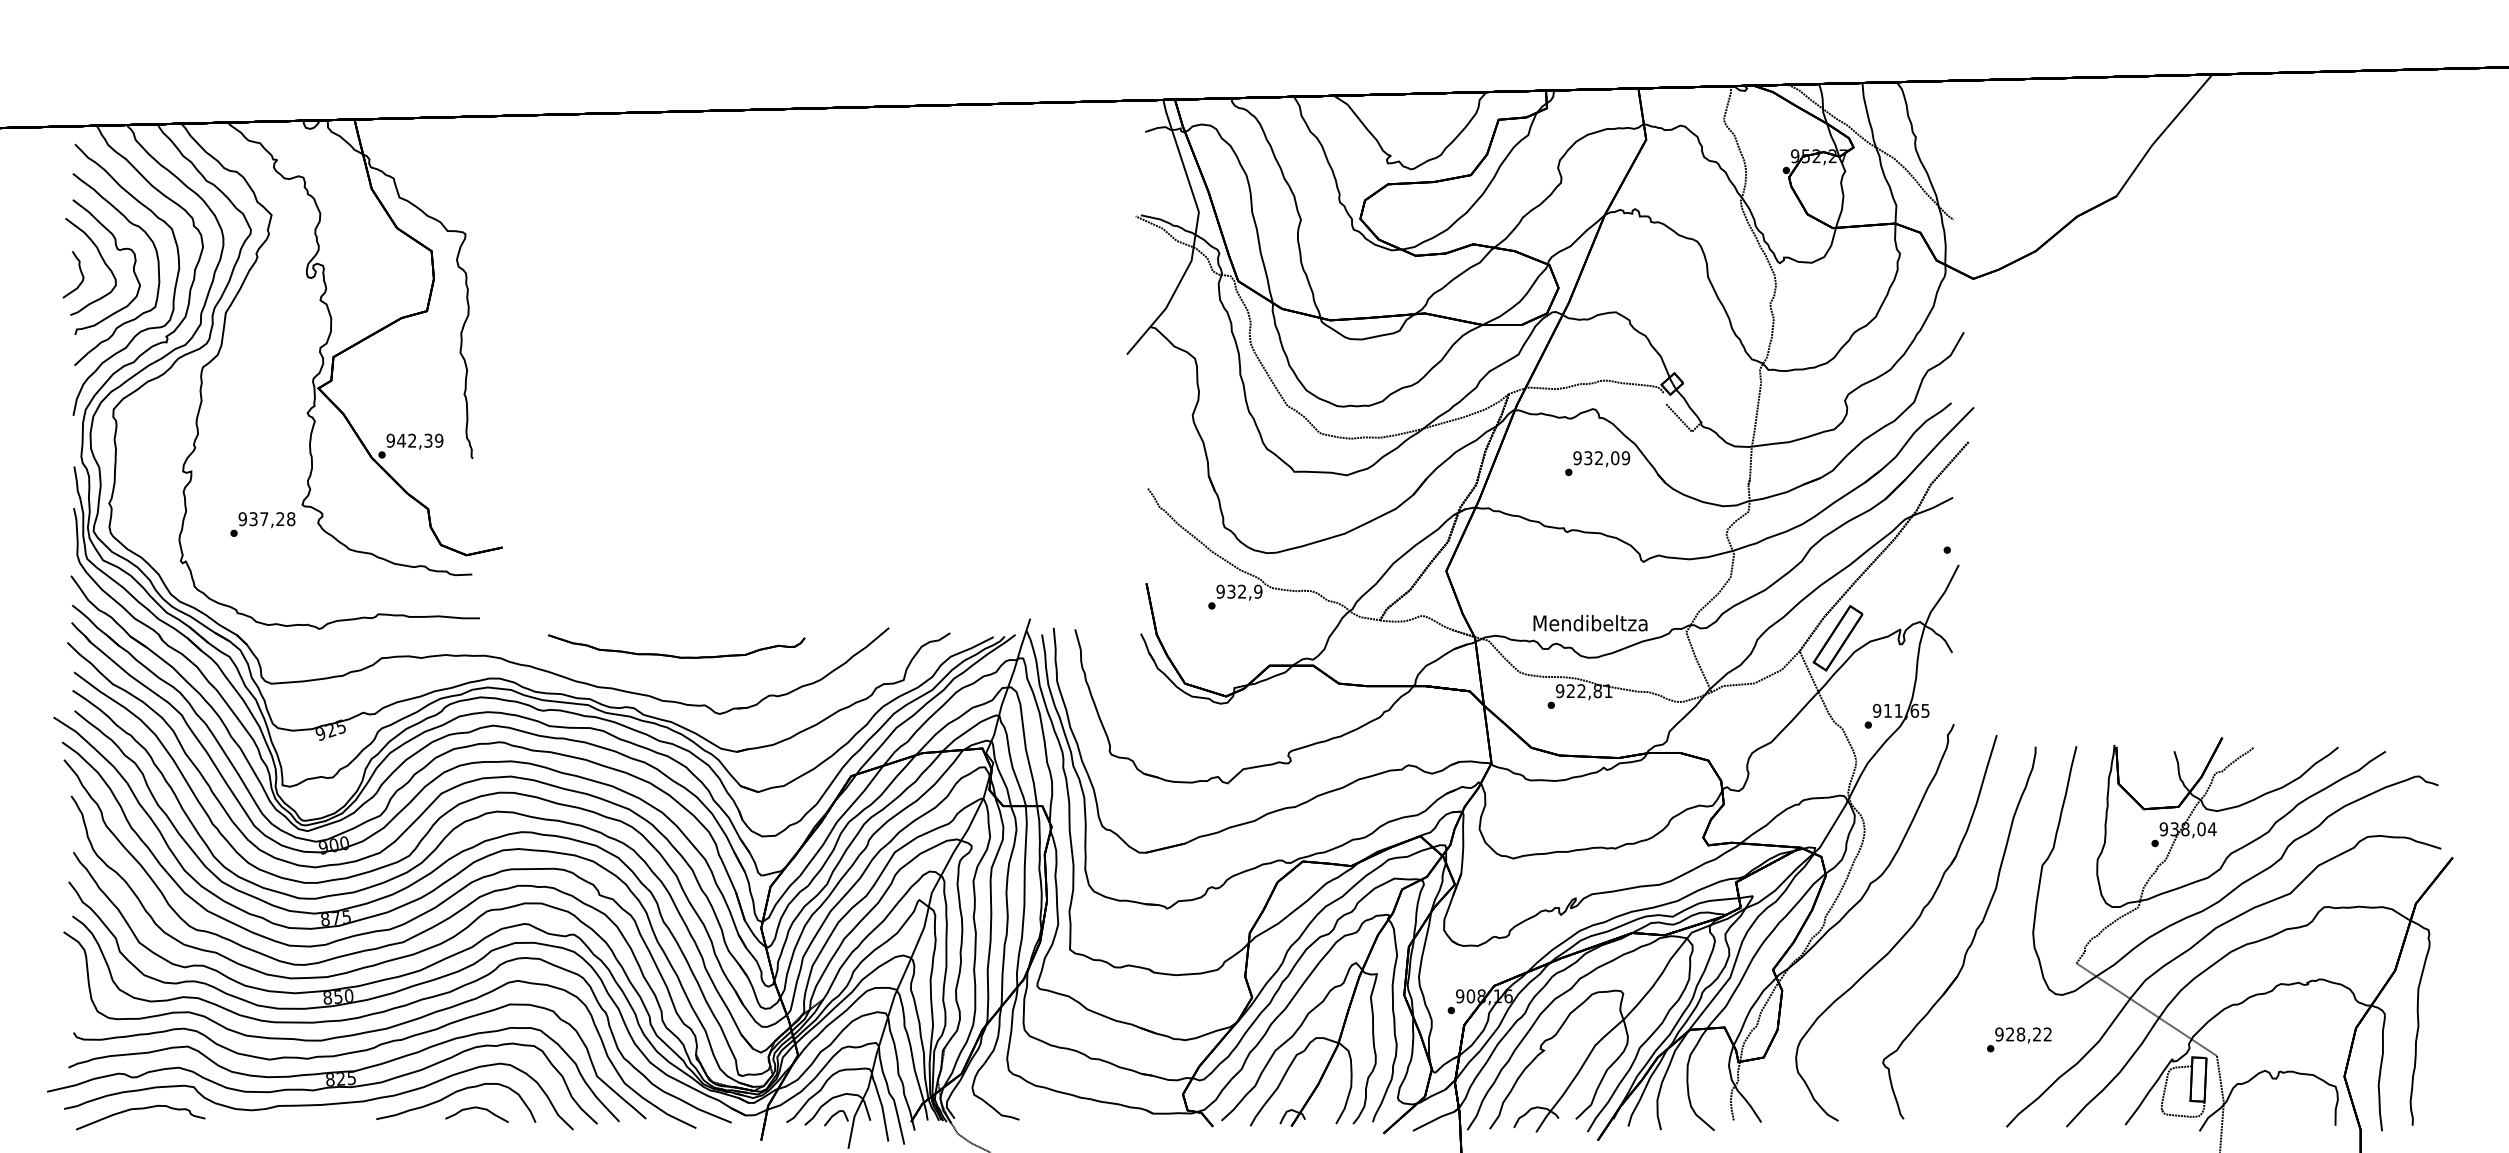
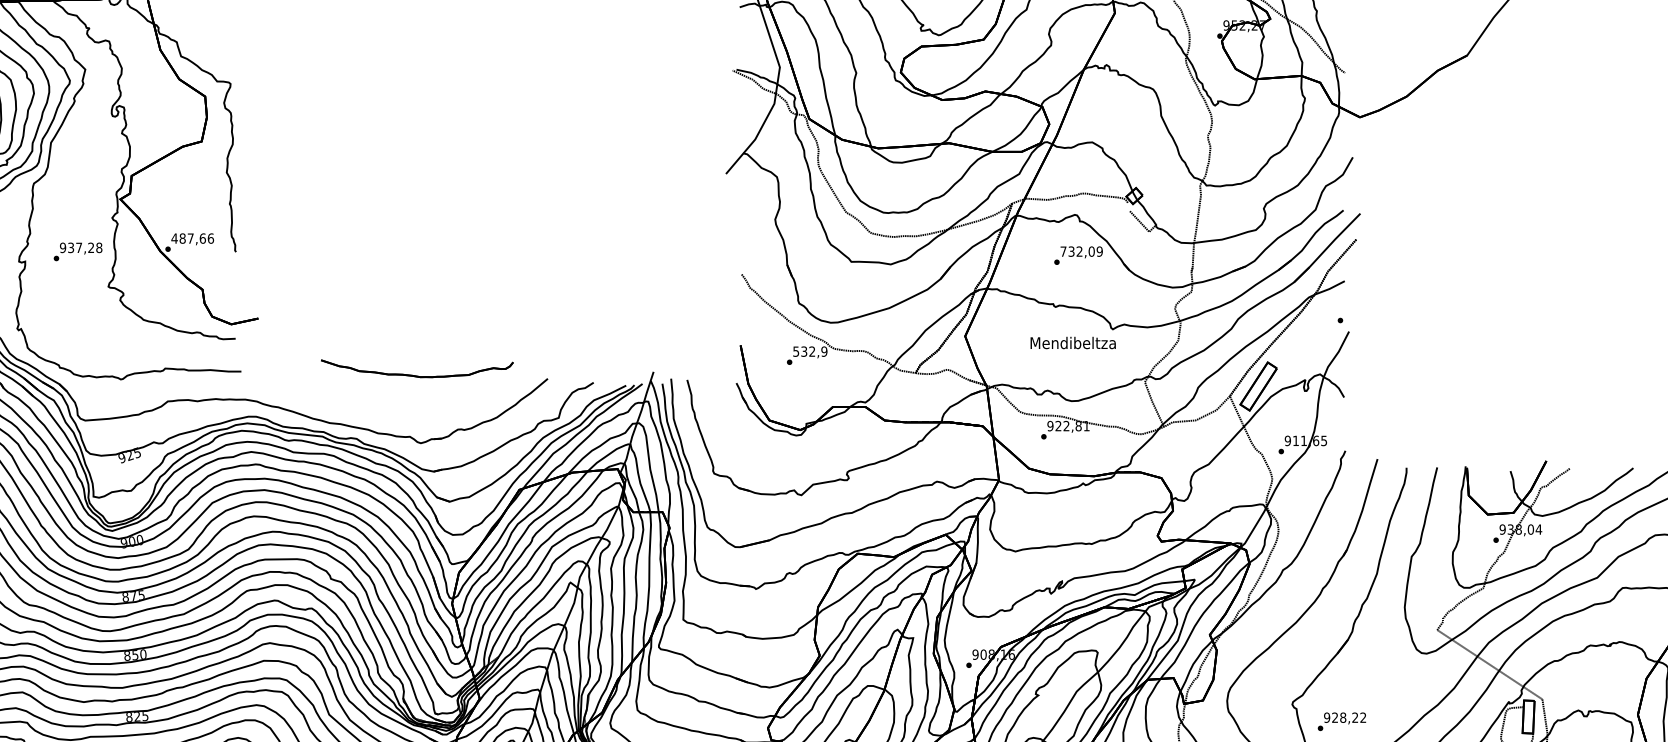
text: (414, 440) -> (192, 238), 942,39 -> 487,66
text: (1577, 458) -> (1063, 251), 932,09 -> 732,09
text: (262, 524) -> (77, 251), moved
text: (1220, 591) -> (796, 351), 932,9 -> 532,9
text: (1590, 623) -> (1073, 343), moved
part: (675, 655) -> (416, 375), moved
text: (2019, 1039) -> (1342, 721), moved

